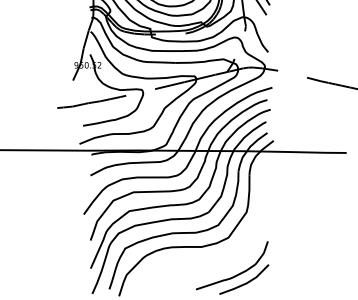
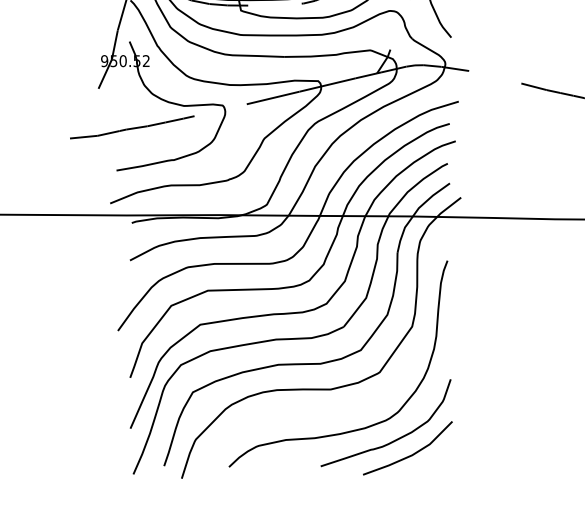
curve: (214, 268) -> (354, 428), added

